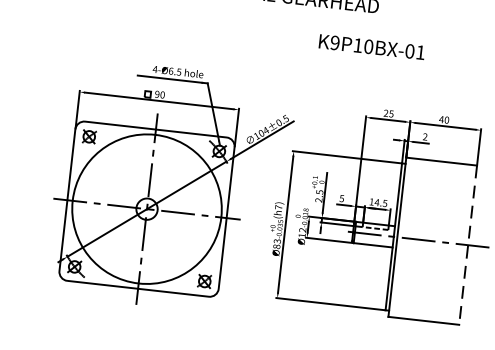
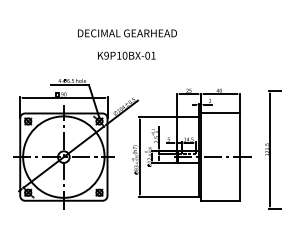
text: (371, 46) -> (126, 55), moved
line: (467, 245) -> (239, 157), dashed -> solid

